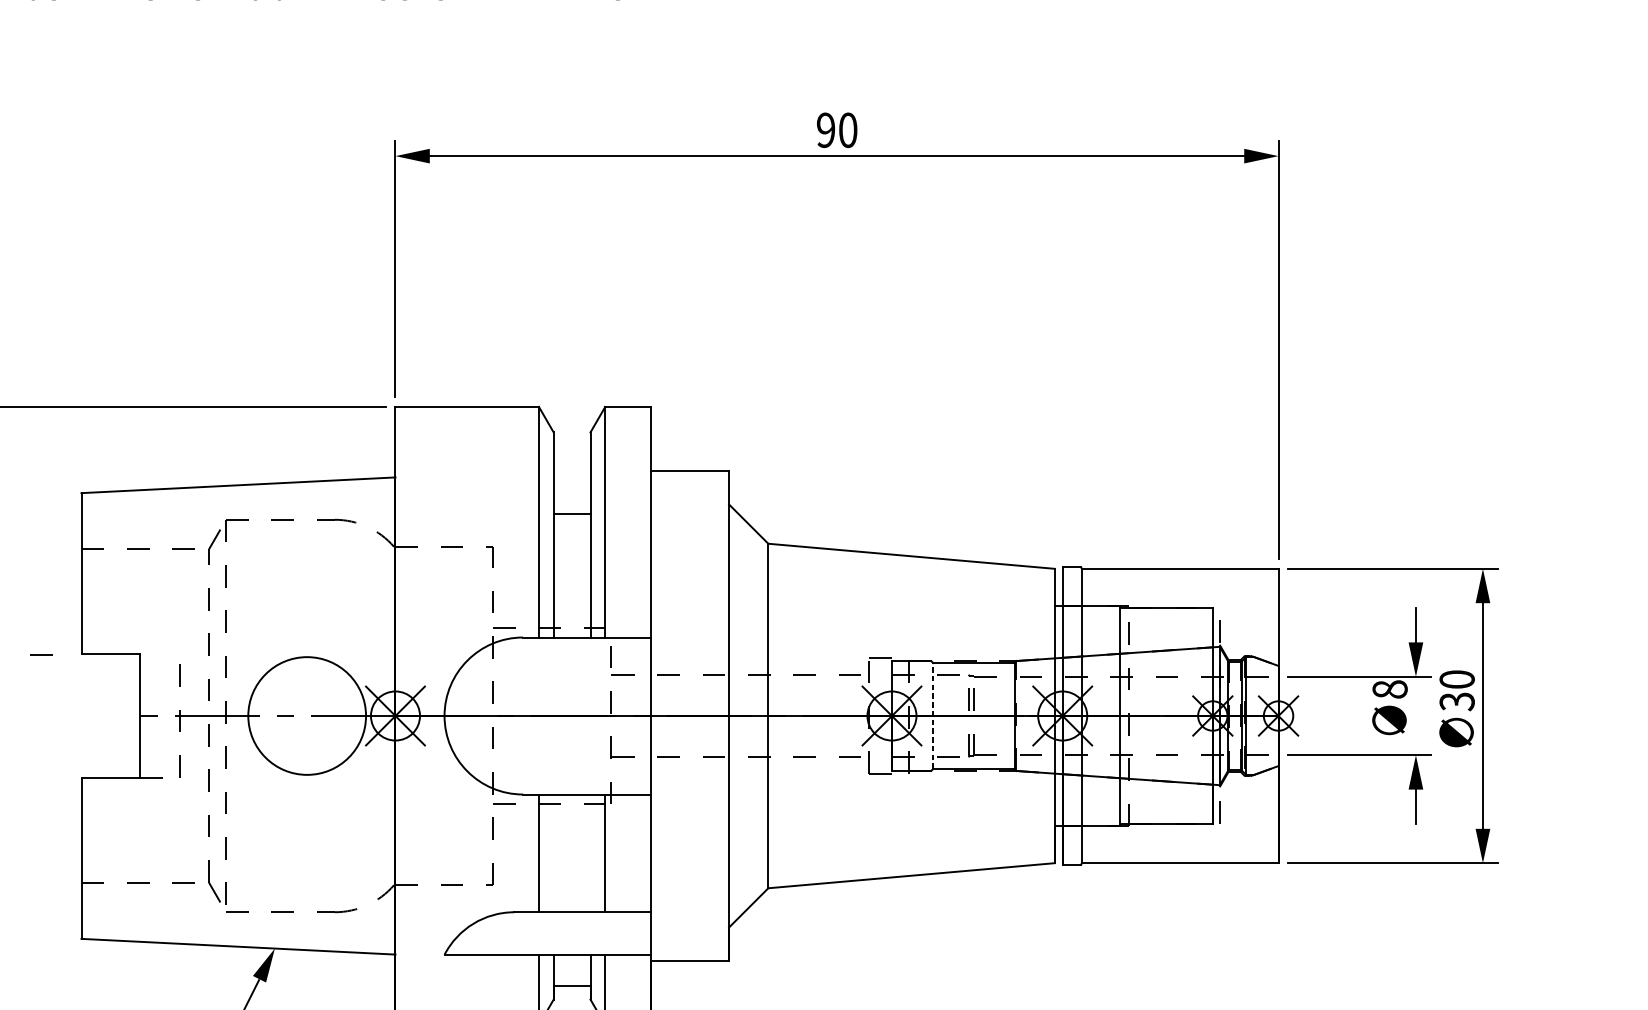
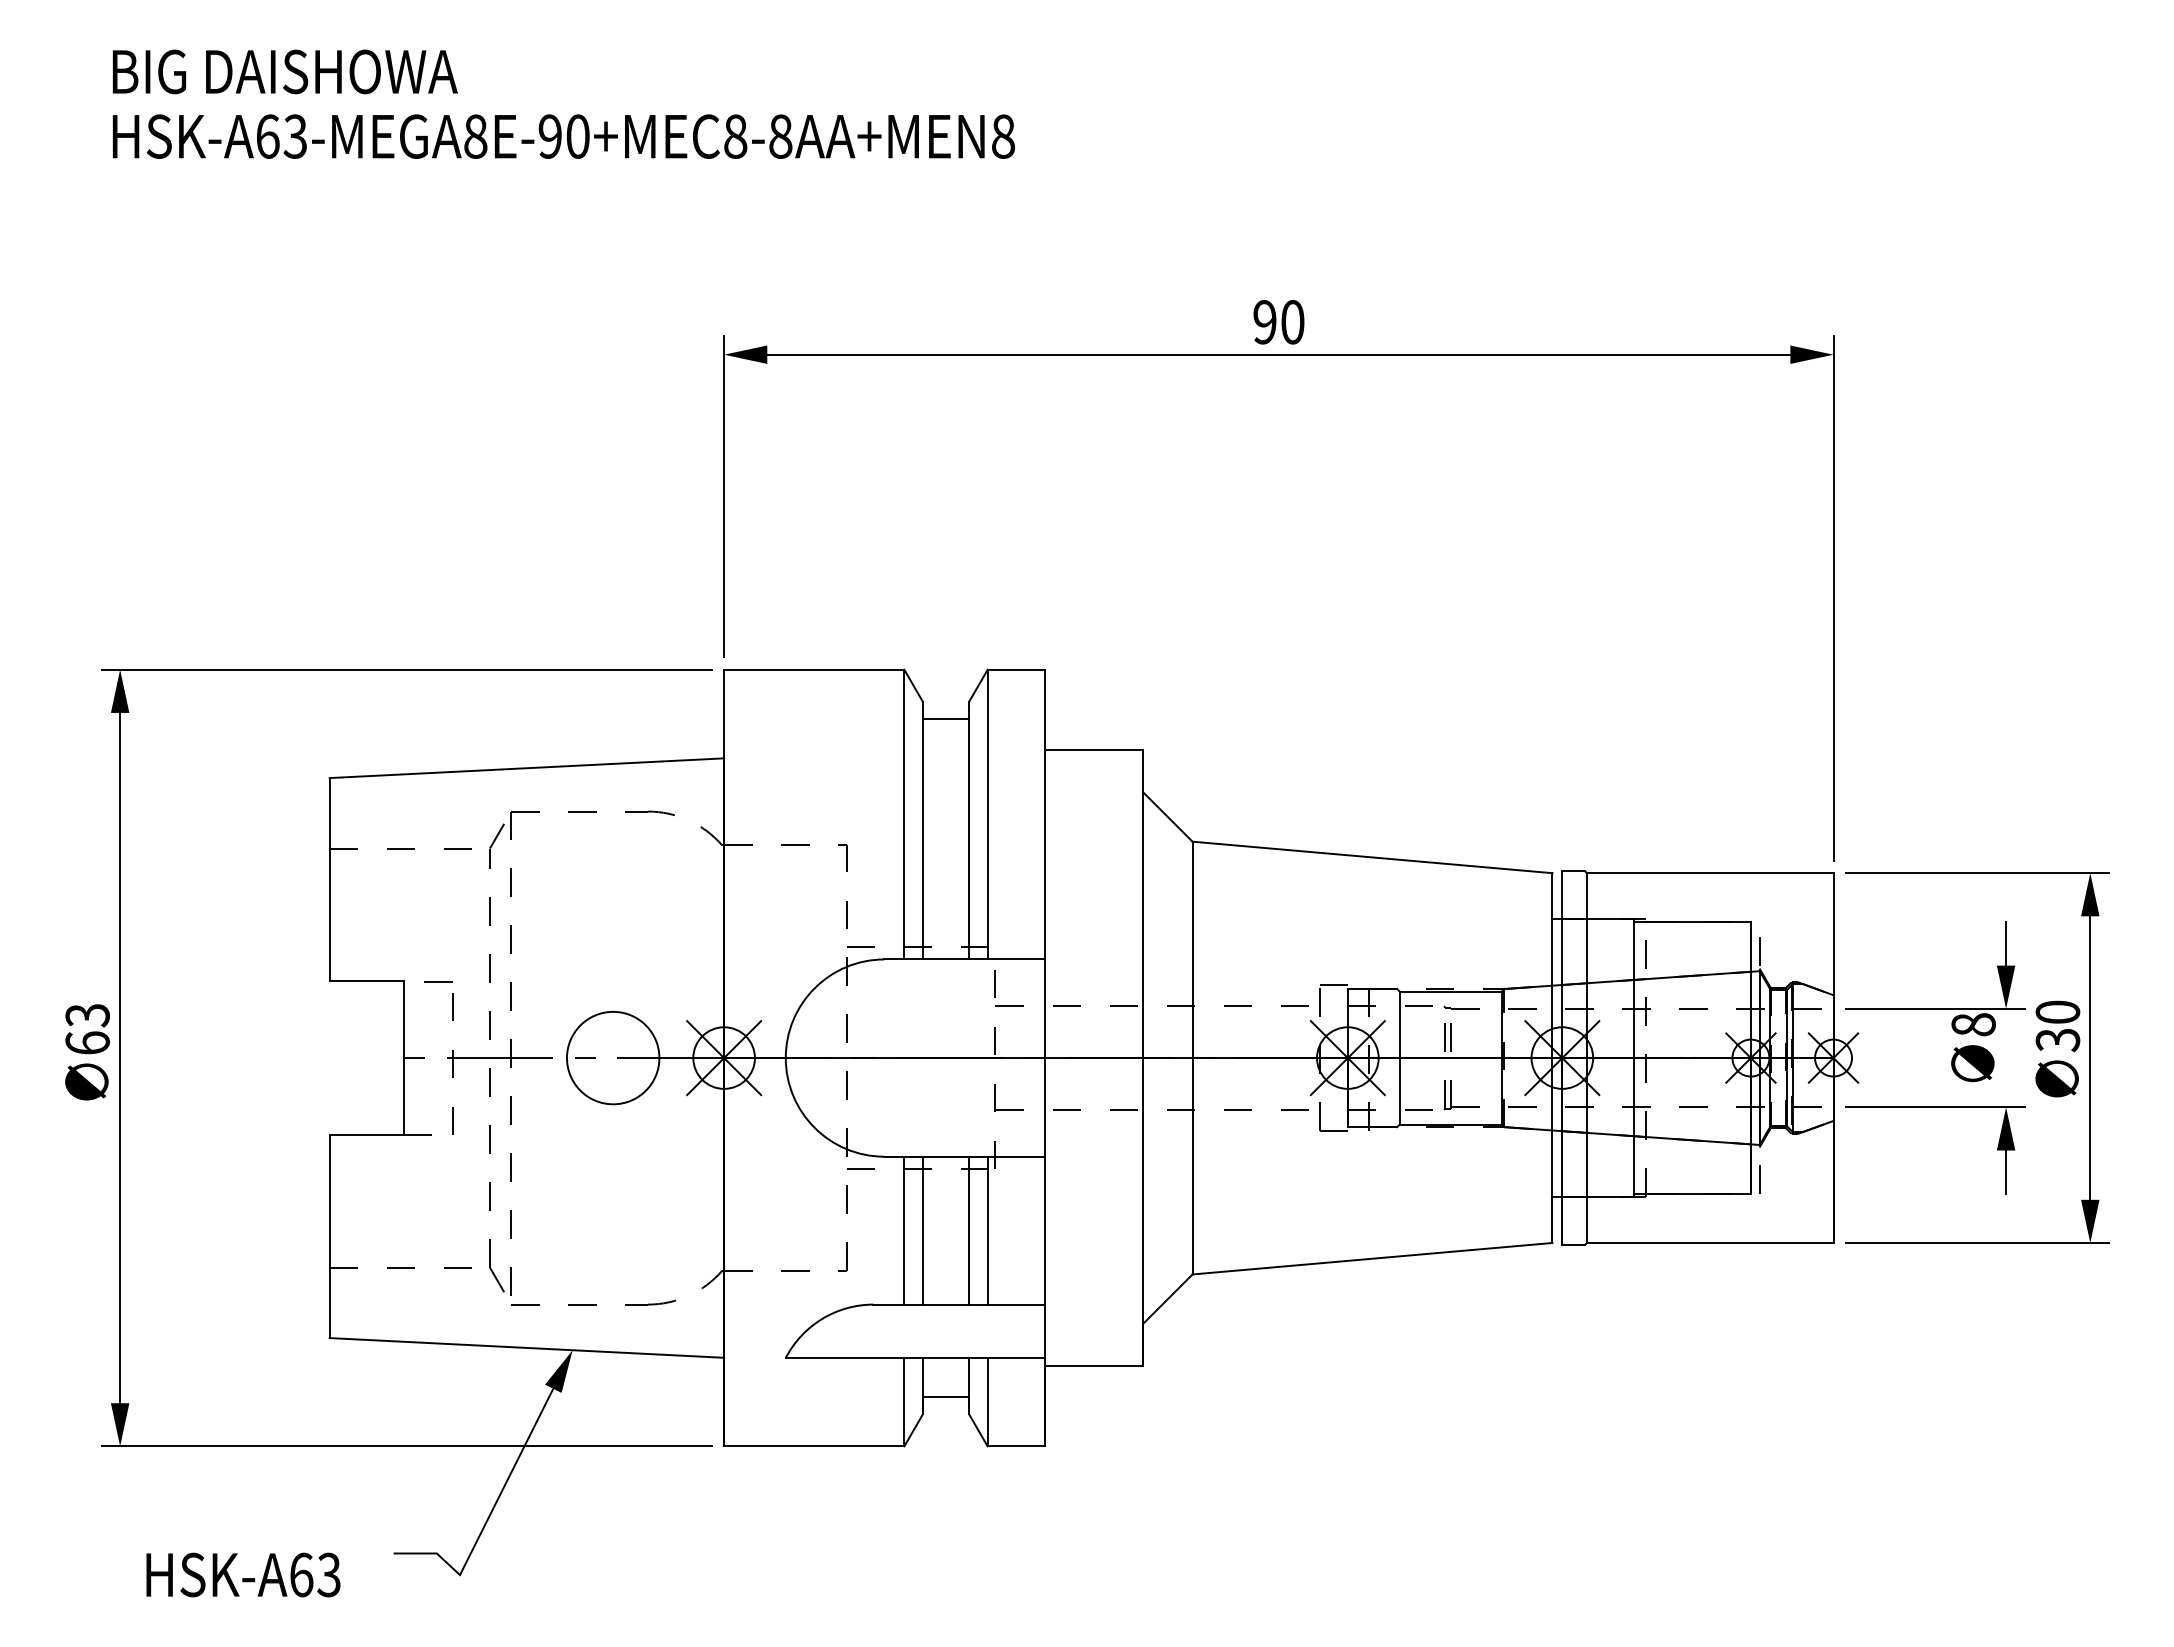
line: (571, 514) -> (945, 719), moved
line: (41, 655) -> (438, 981), moved
circle: (306, 715) -> (612, 1057), size x0.62
line: (933, 716) -> (1399, 1058), dashed -> solid
line: (553, 853) -> (922, 1230), added
line: (590, 853) -> (969, 1230), added

